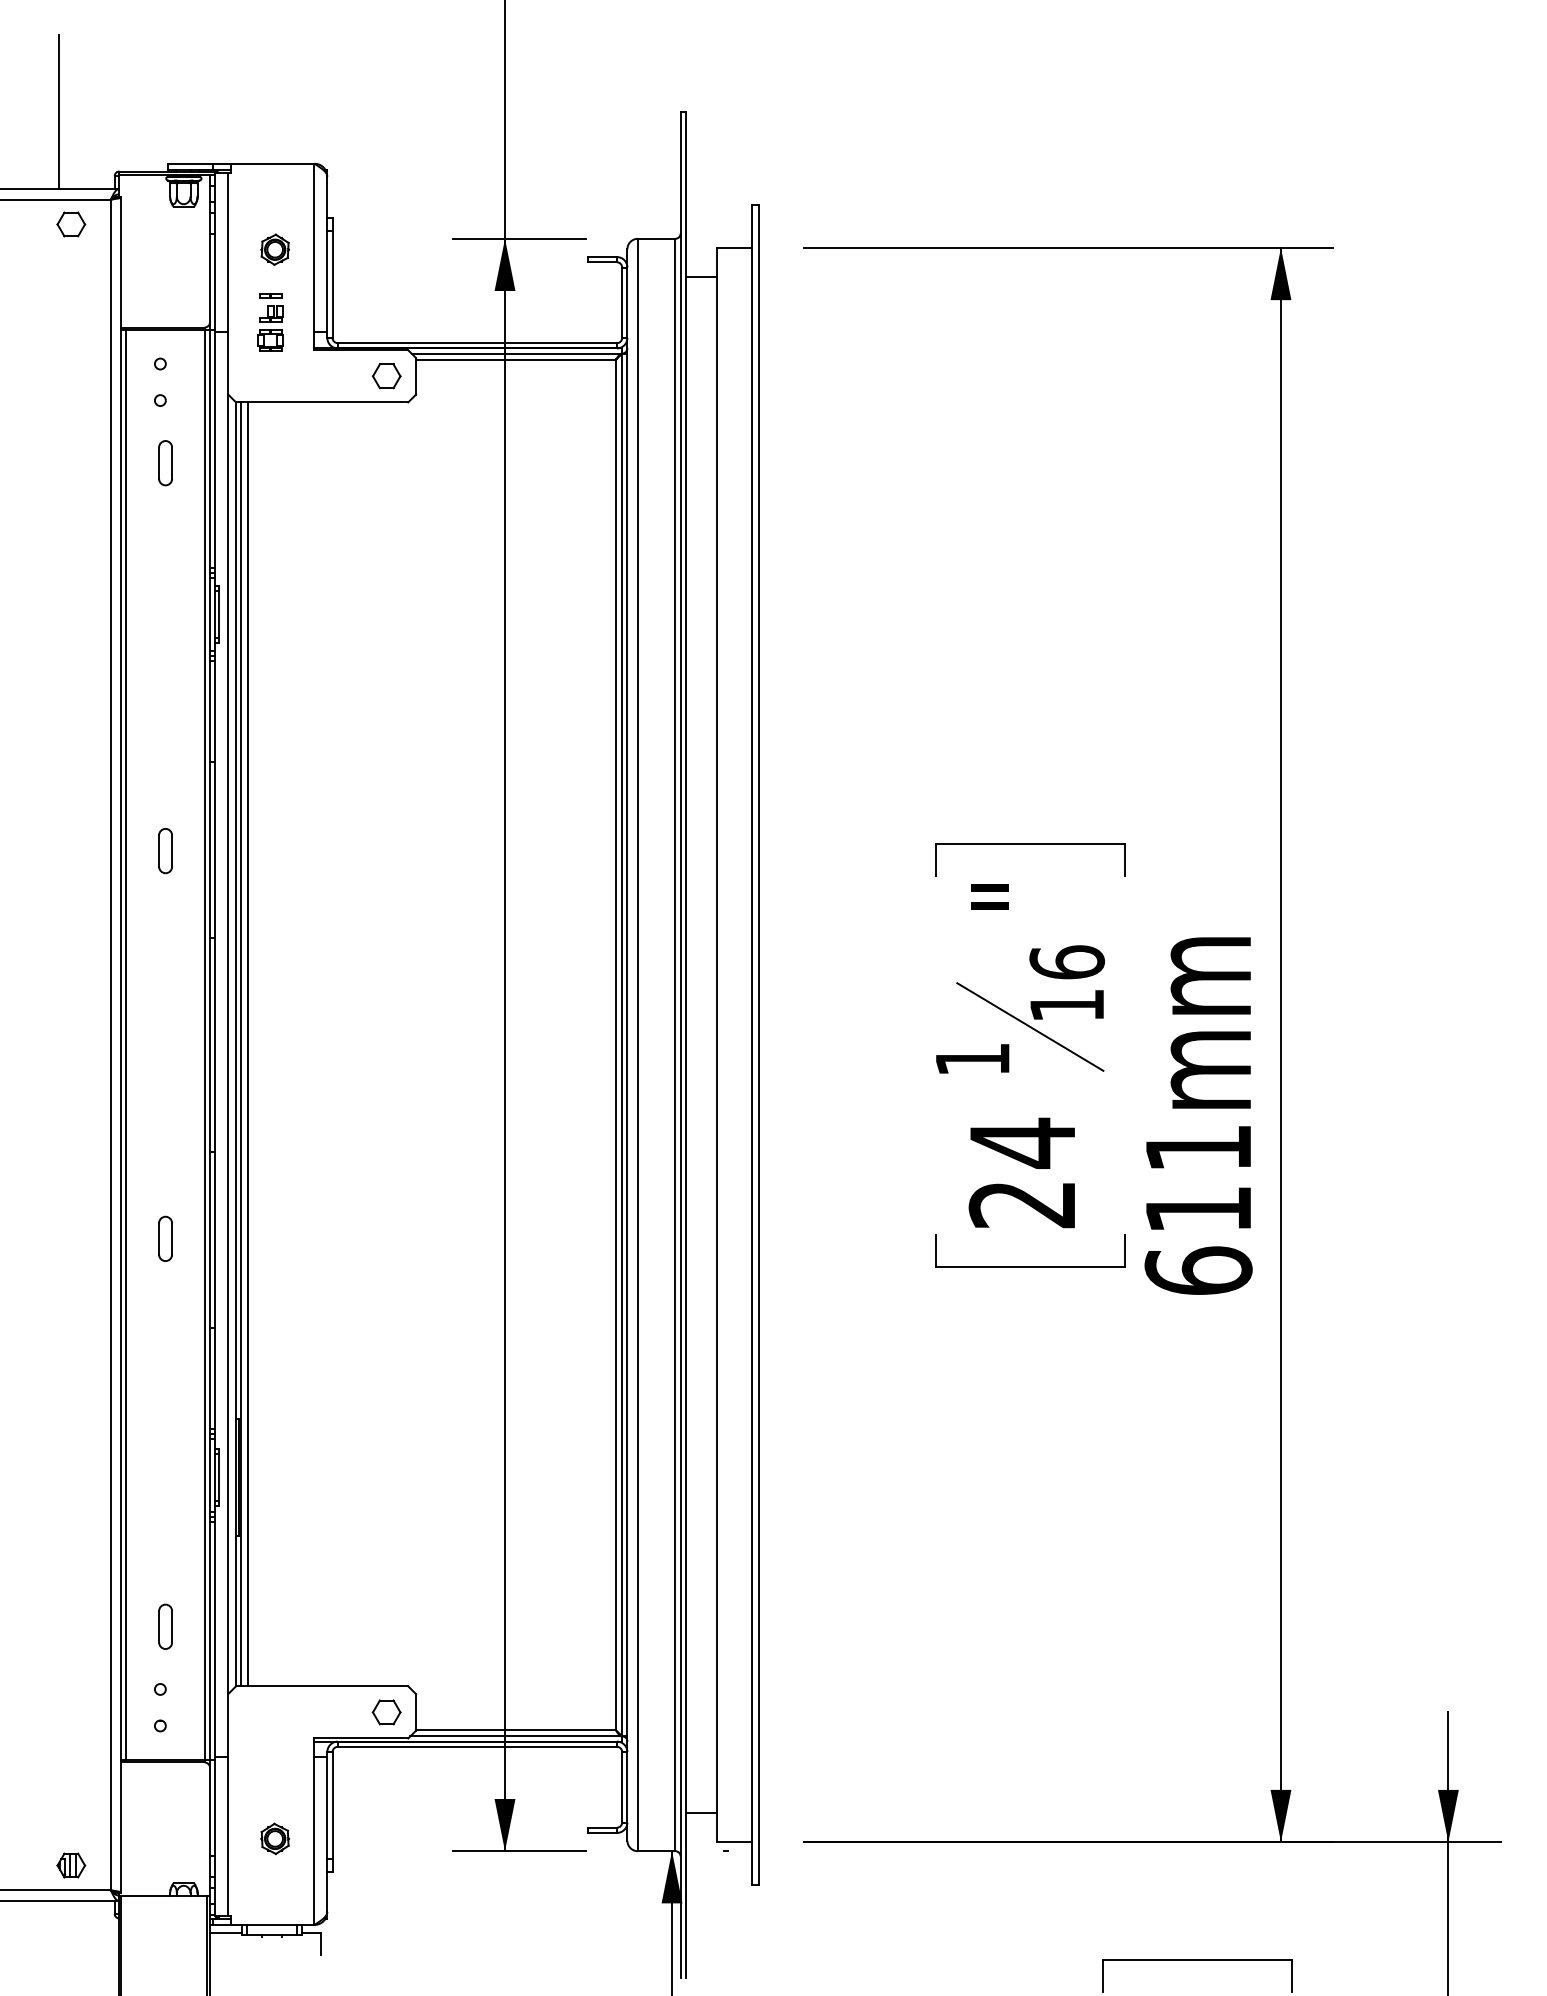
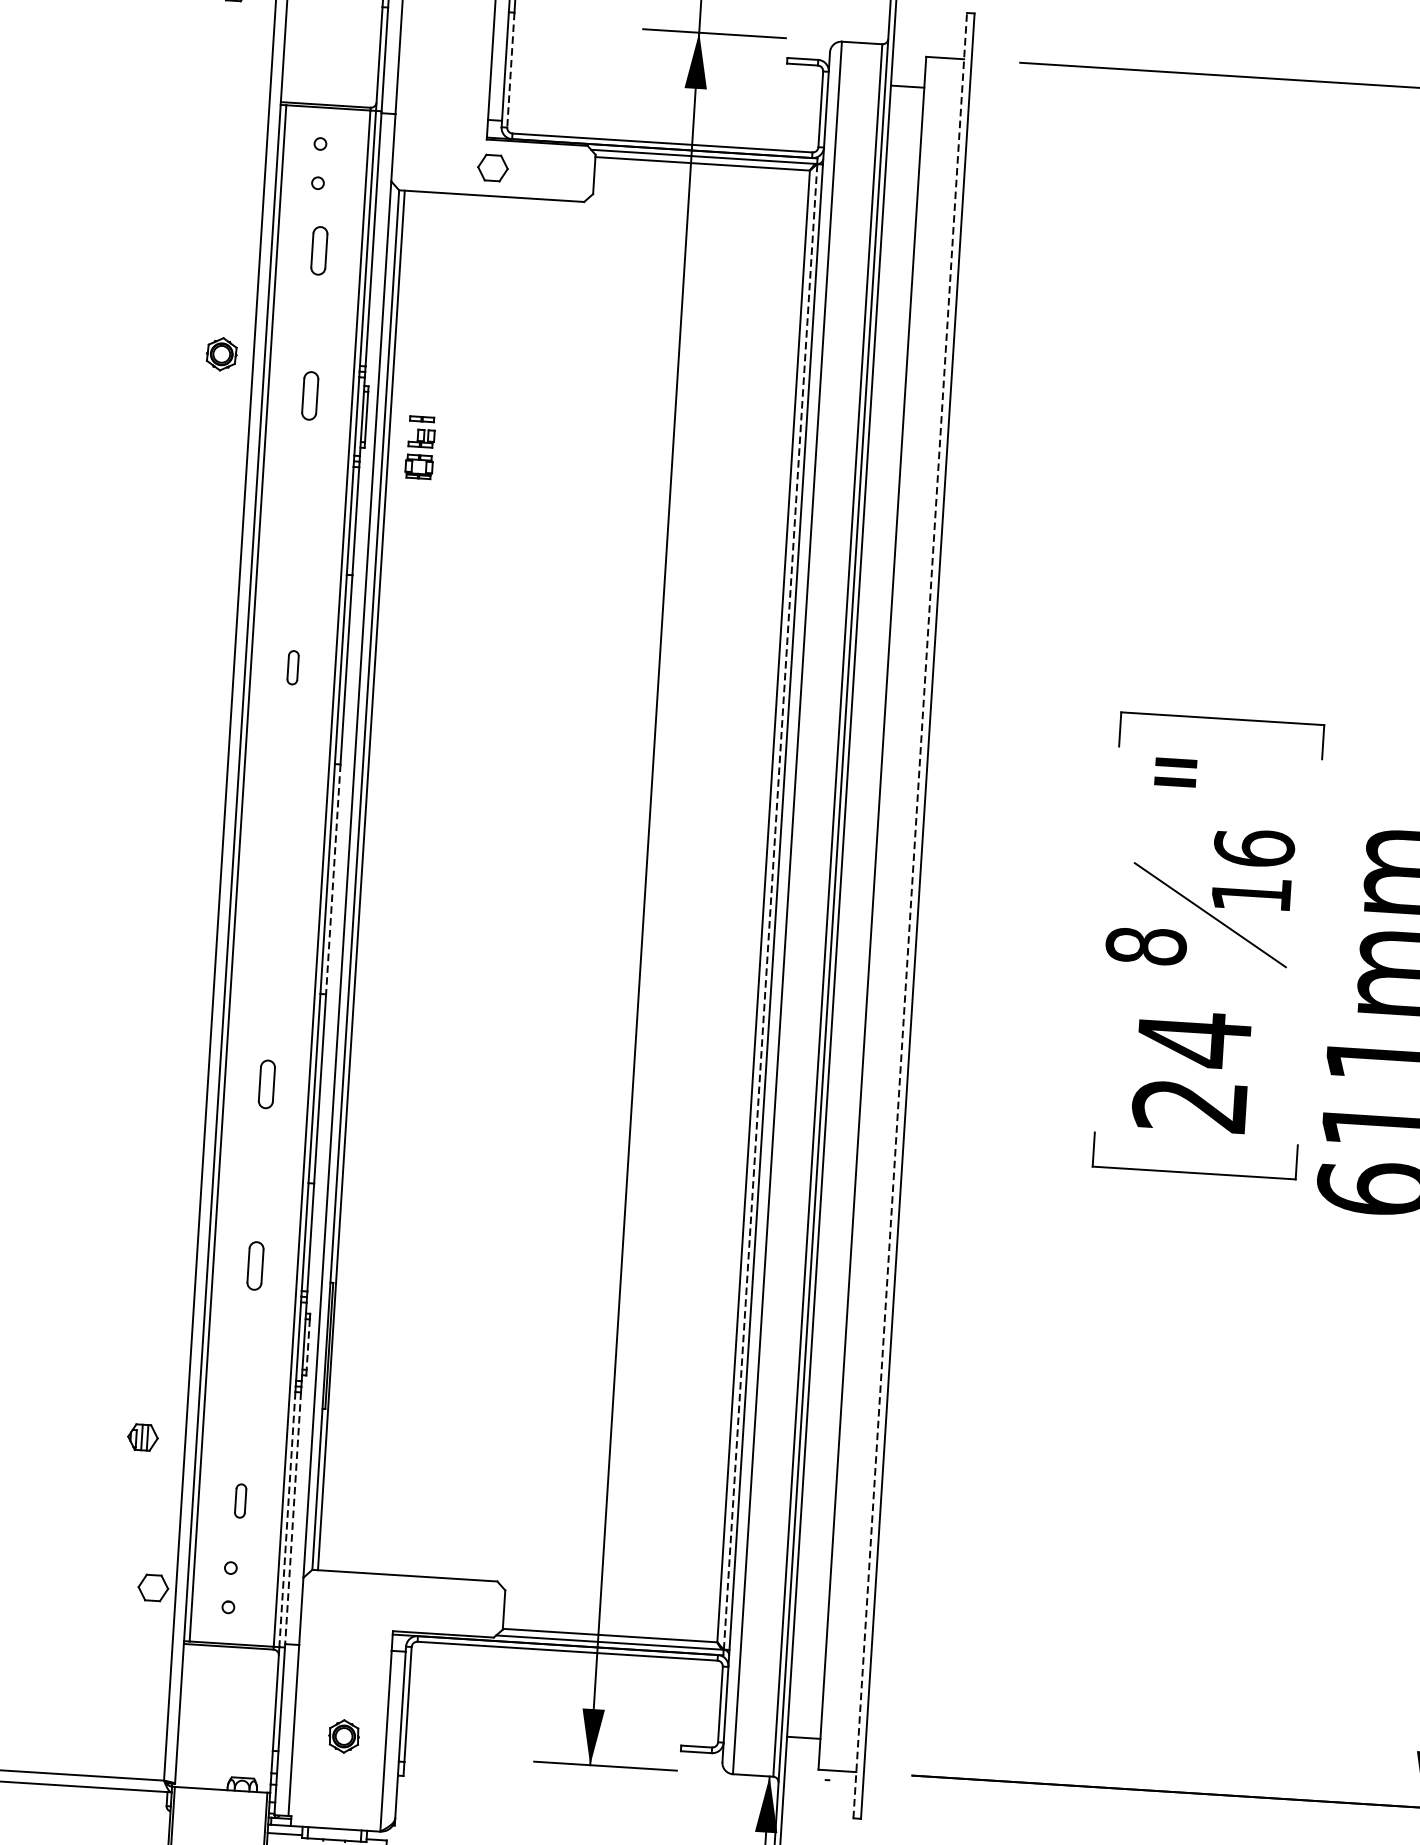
part: (274, 249) -> (221, 353), moved
line: (332, 284) -> (510, 70), solid -> dashed
part: (270, 322) -> (420, 447), moved
part: (386, 376) -> (492, 168), moved
part: (165, 598) -> (310, 396), added
part: (165, 851) -> (293, 668), size x0.7
line: (247, 1044) -> (368, 881), removed
line: (622, 1044) -> (770, 906), solid -> dashed
line: (752, 1044) -> (910, 915), solid -> dashed
line: (215, 1045) -> (333, 879), solid -> dashed
text: (972, 1059) -> (1146, 946), 1 -> 8
part: (165, 1407) -> (255, 1265), added
line: (219, 1478) -> (308, 1345), solid -> dashed
part: (165, 1626) -> (240, 1500), size x0.7
line: (215, 1640) -> (293, 1519), solid -> dashed
line: (209, 1641) -> (286, 1519), solid -> dashed
part: (386, 1712) -> (153, 1588), moved
part: (71, 1865) -> (143, 1437), moved

